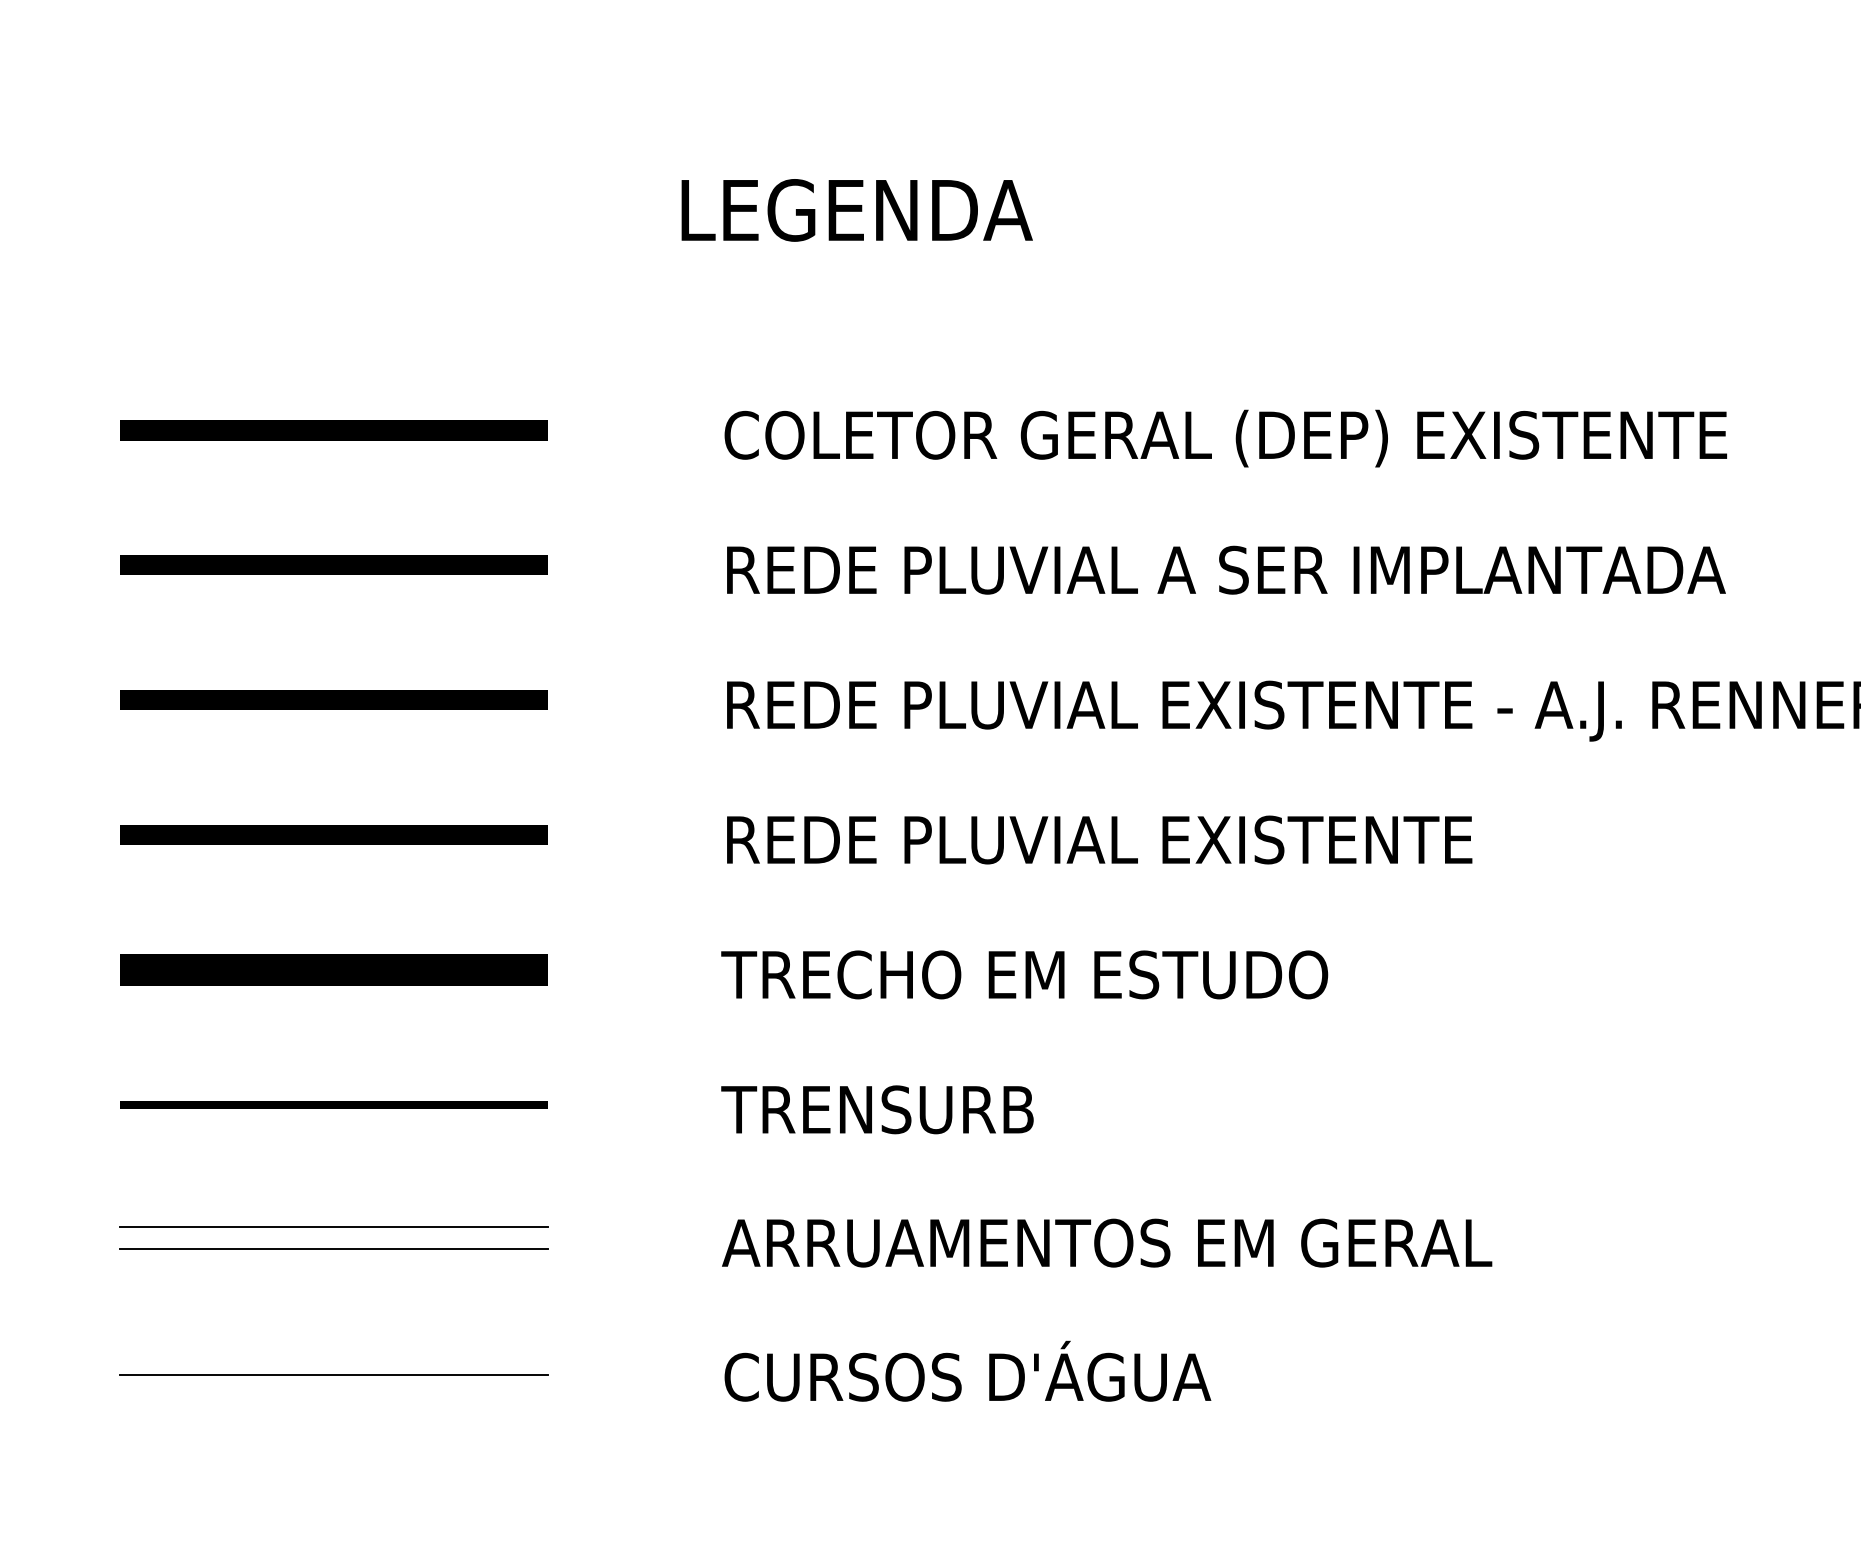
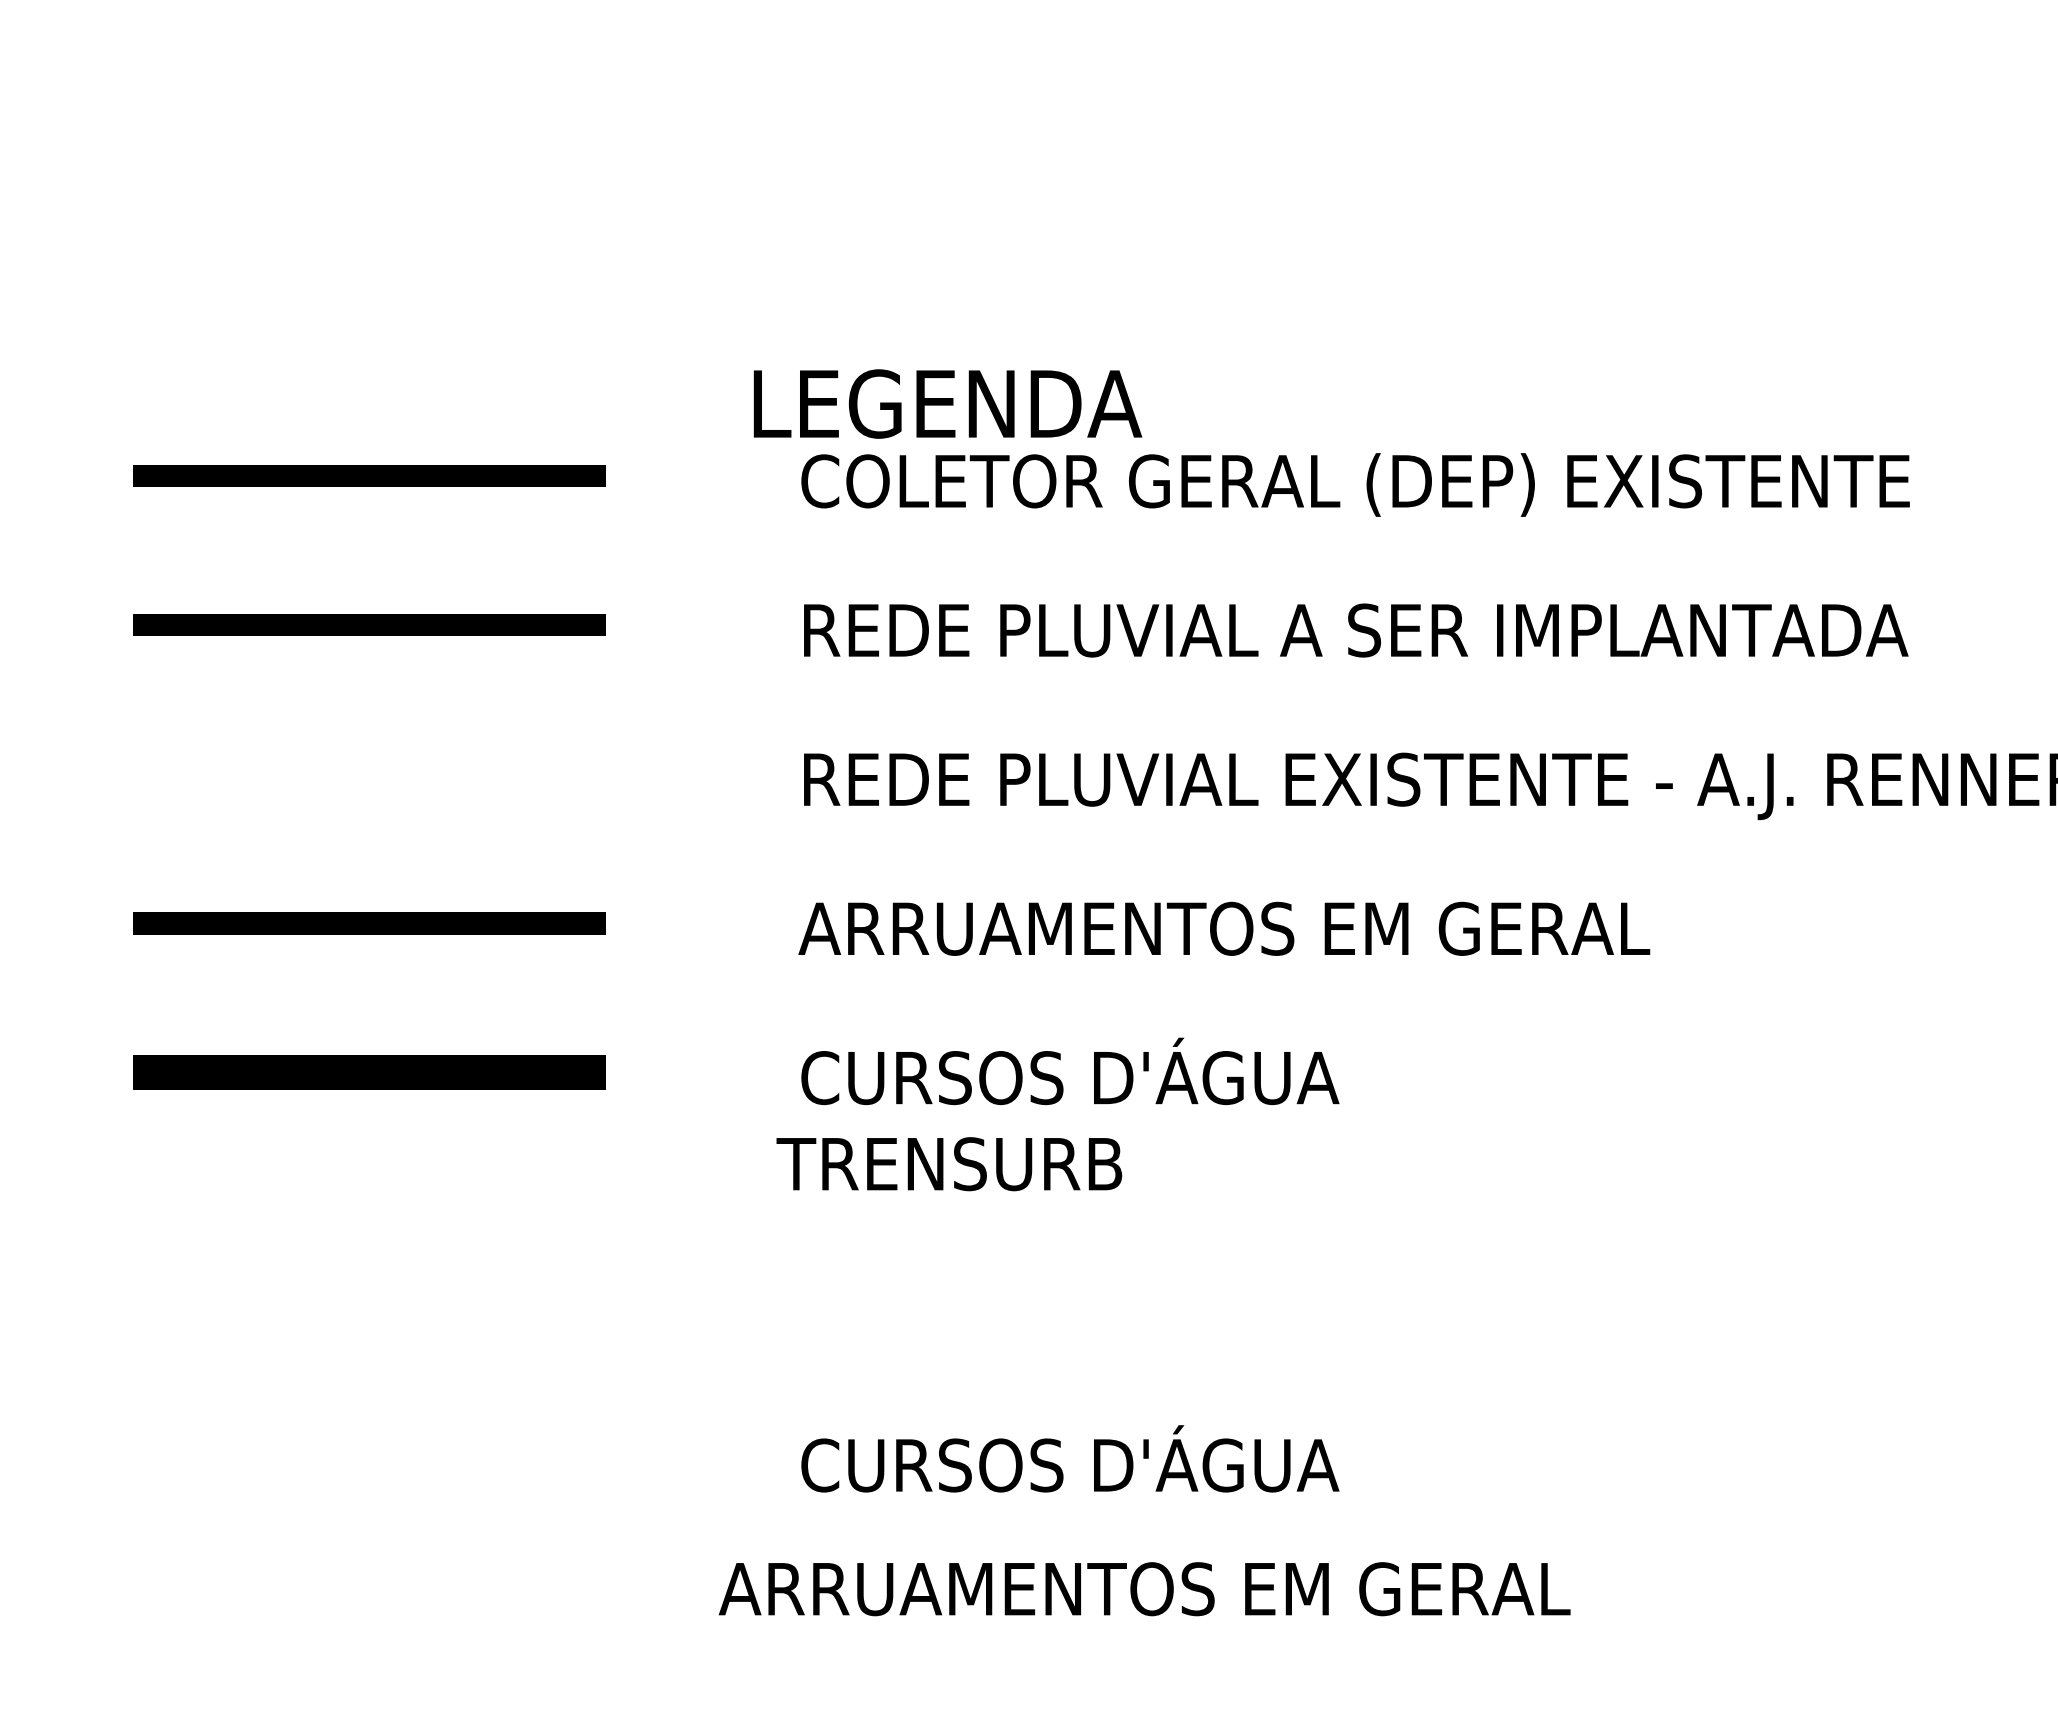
text: (856, 210) -> (947, 404), moved
line: (333, 699) -> (368, 773), removed
text: (1107, 839) -> (1224, 928), REDE PLUVIAL EXISTENTE -> ARRUAMENTOS EM GERAL
text: (1024, 968) -> (1132, 1070), TRECHO EM ESTUDO -> CURSOS D'ÁGUA
line: (333, 1104) -> (368, 1221), removed
text: (877, 1109) -> (949, 1163), moved
line: (333, 1227) -> (368, 1357), removed
text: (1107, 1242) -> (1145, 1588), moved
line: (333, 1249) -> (368, 1381), removed
text: (967, 1370) -> (1069, 1457), moved
line: (333, 1374) -> (368, 1519), removed

